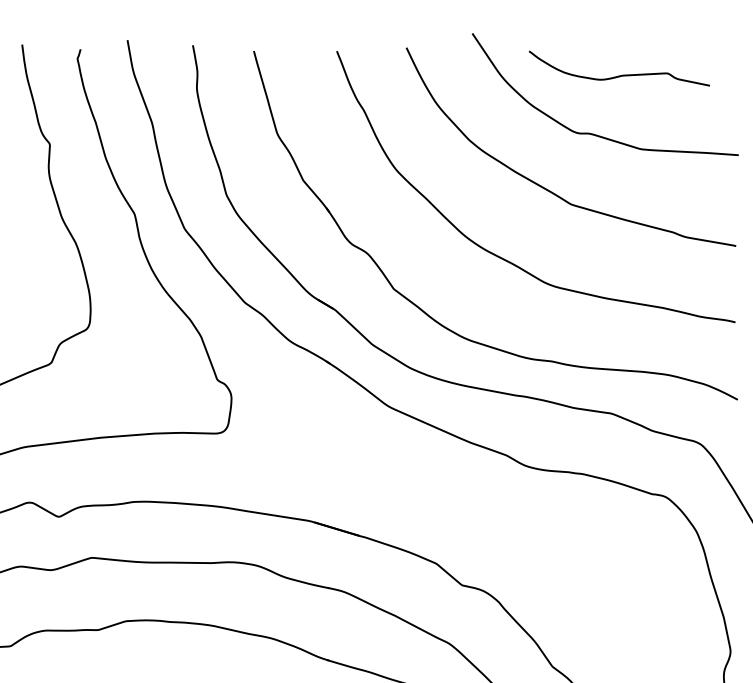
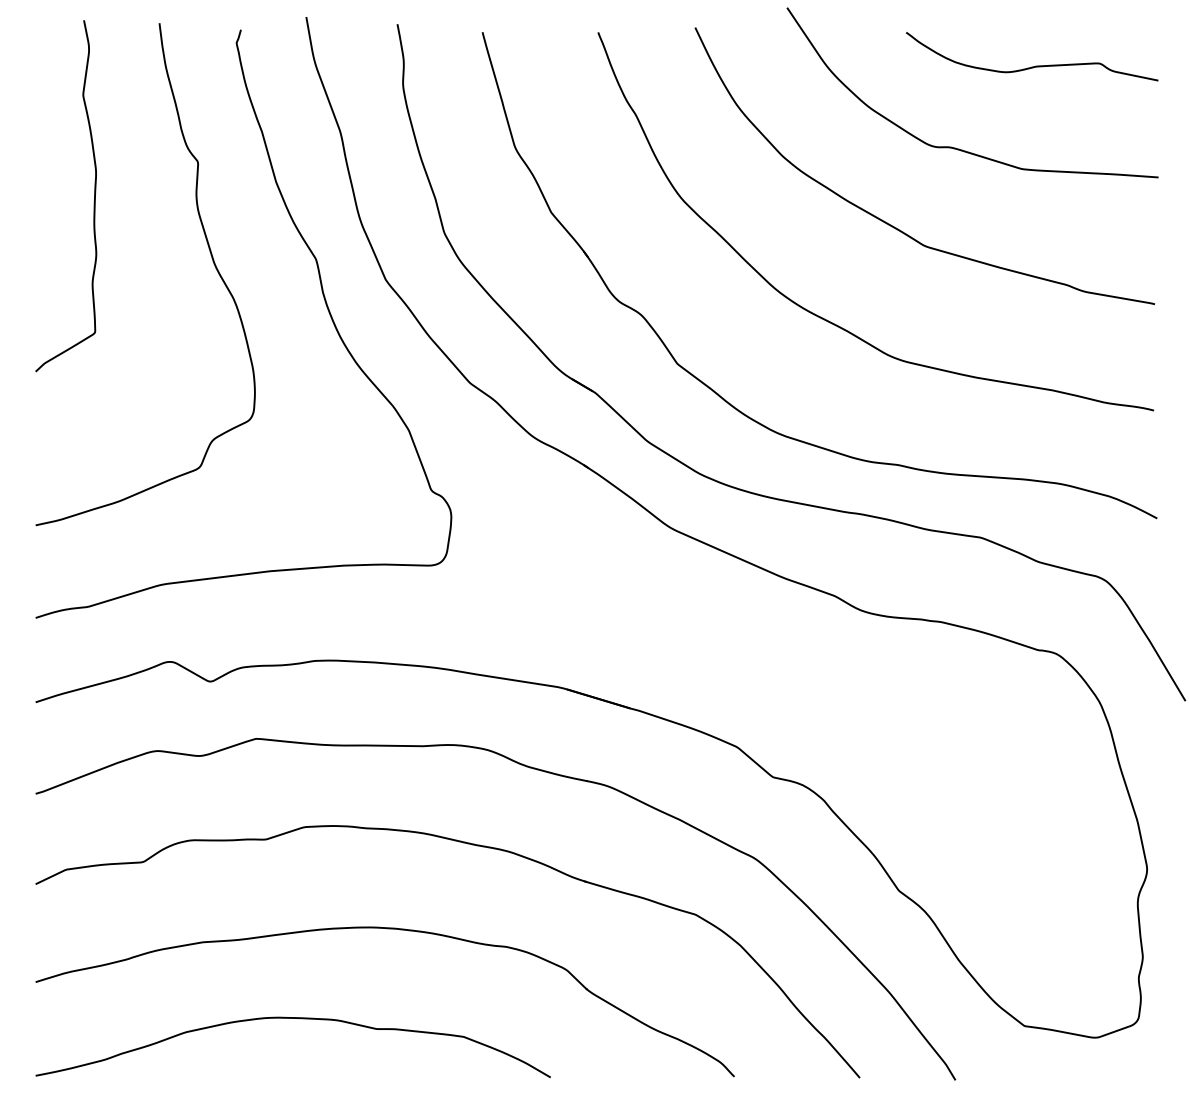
curve: (621, 74) -> (1035, 65), moved

